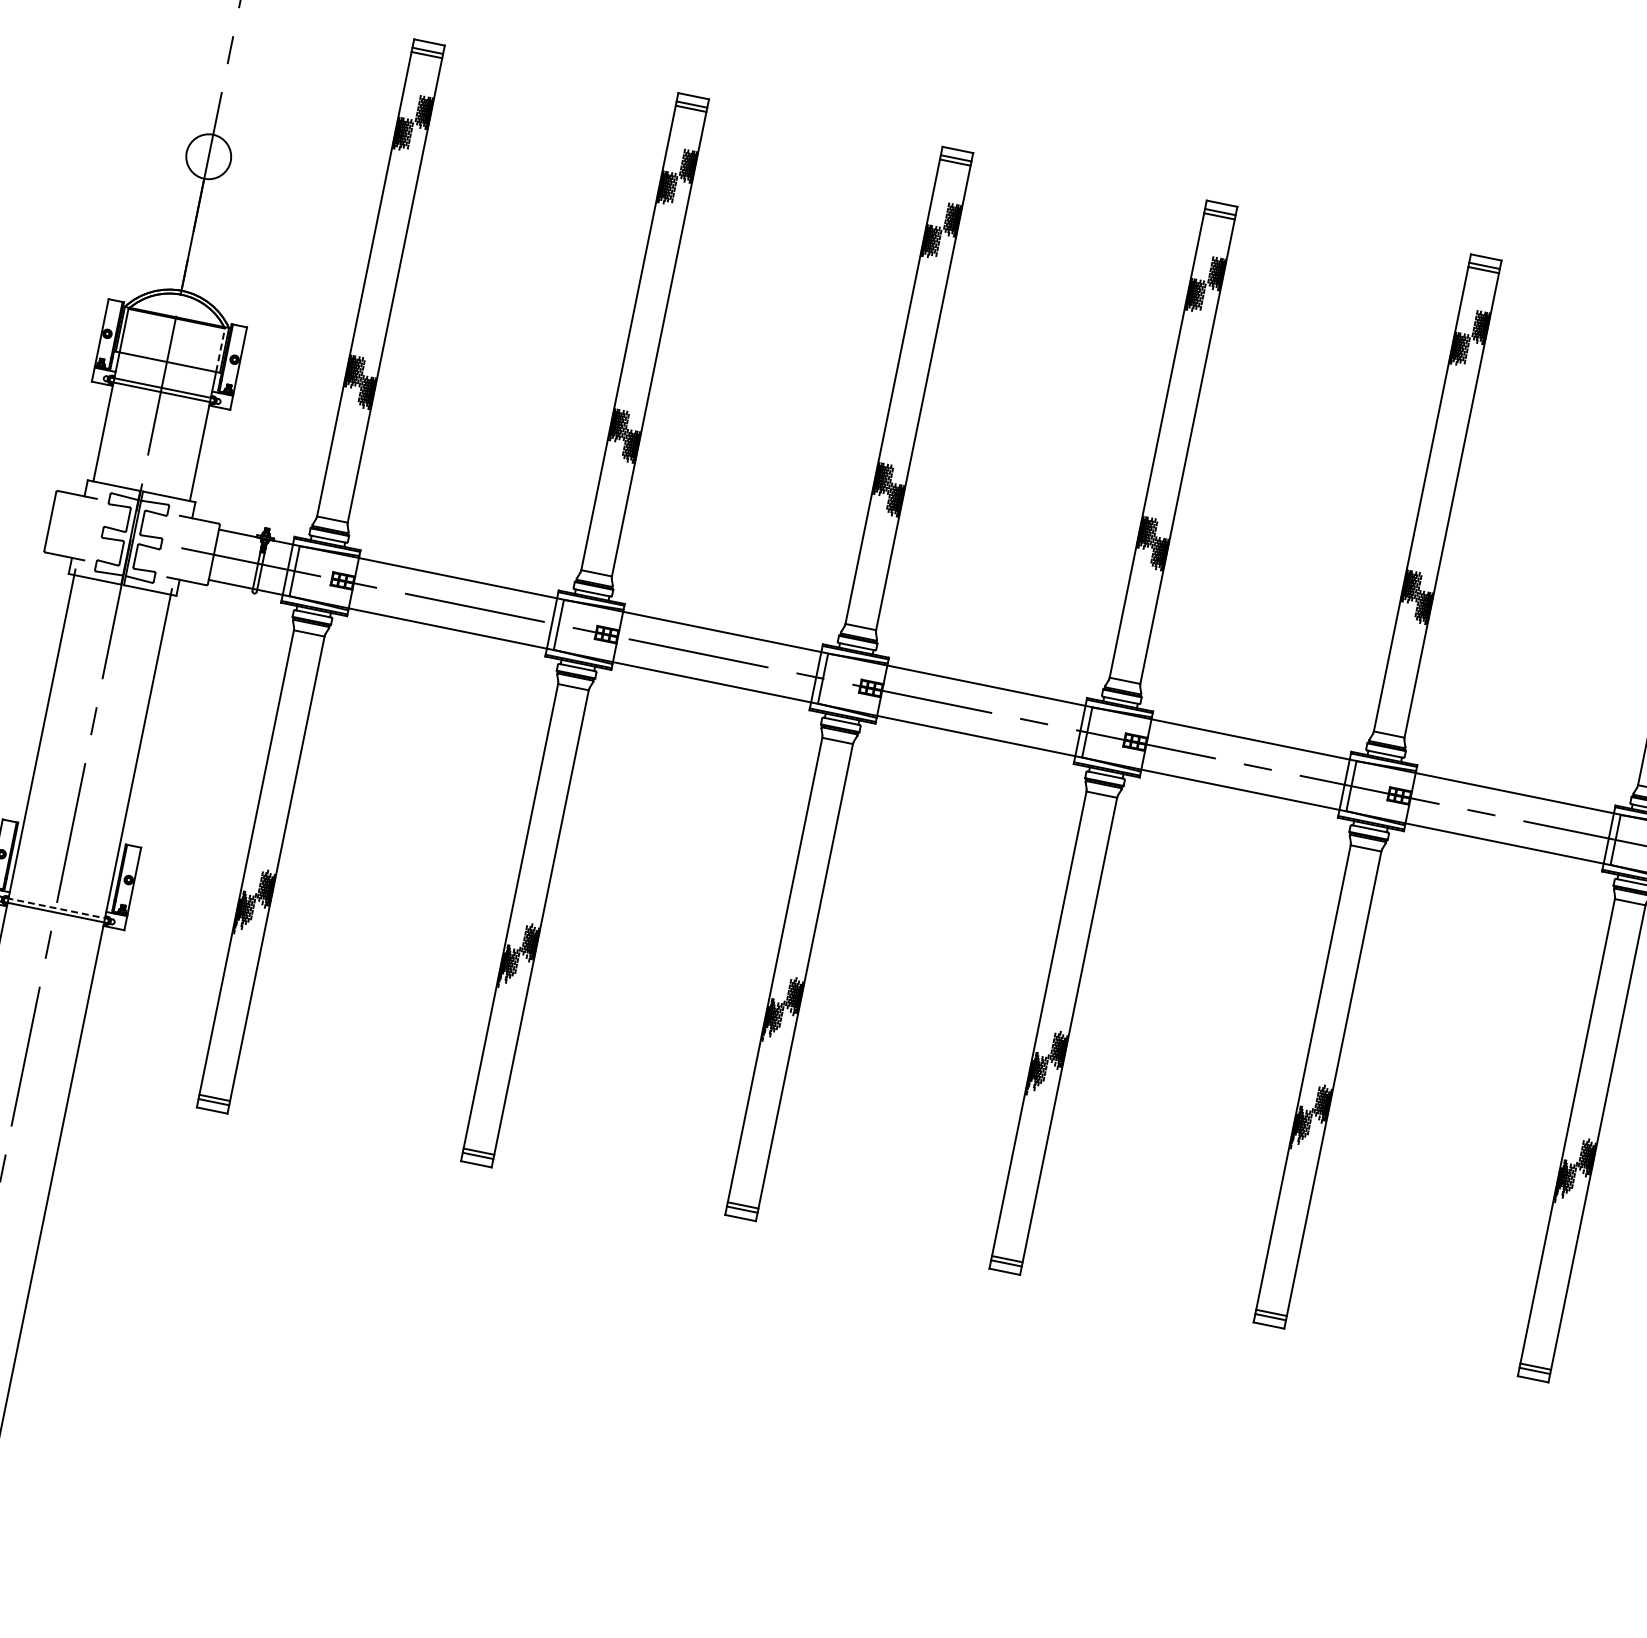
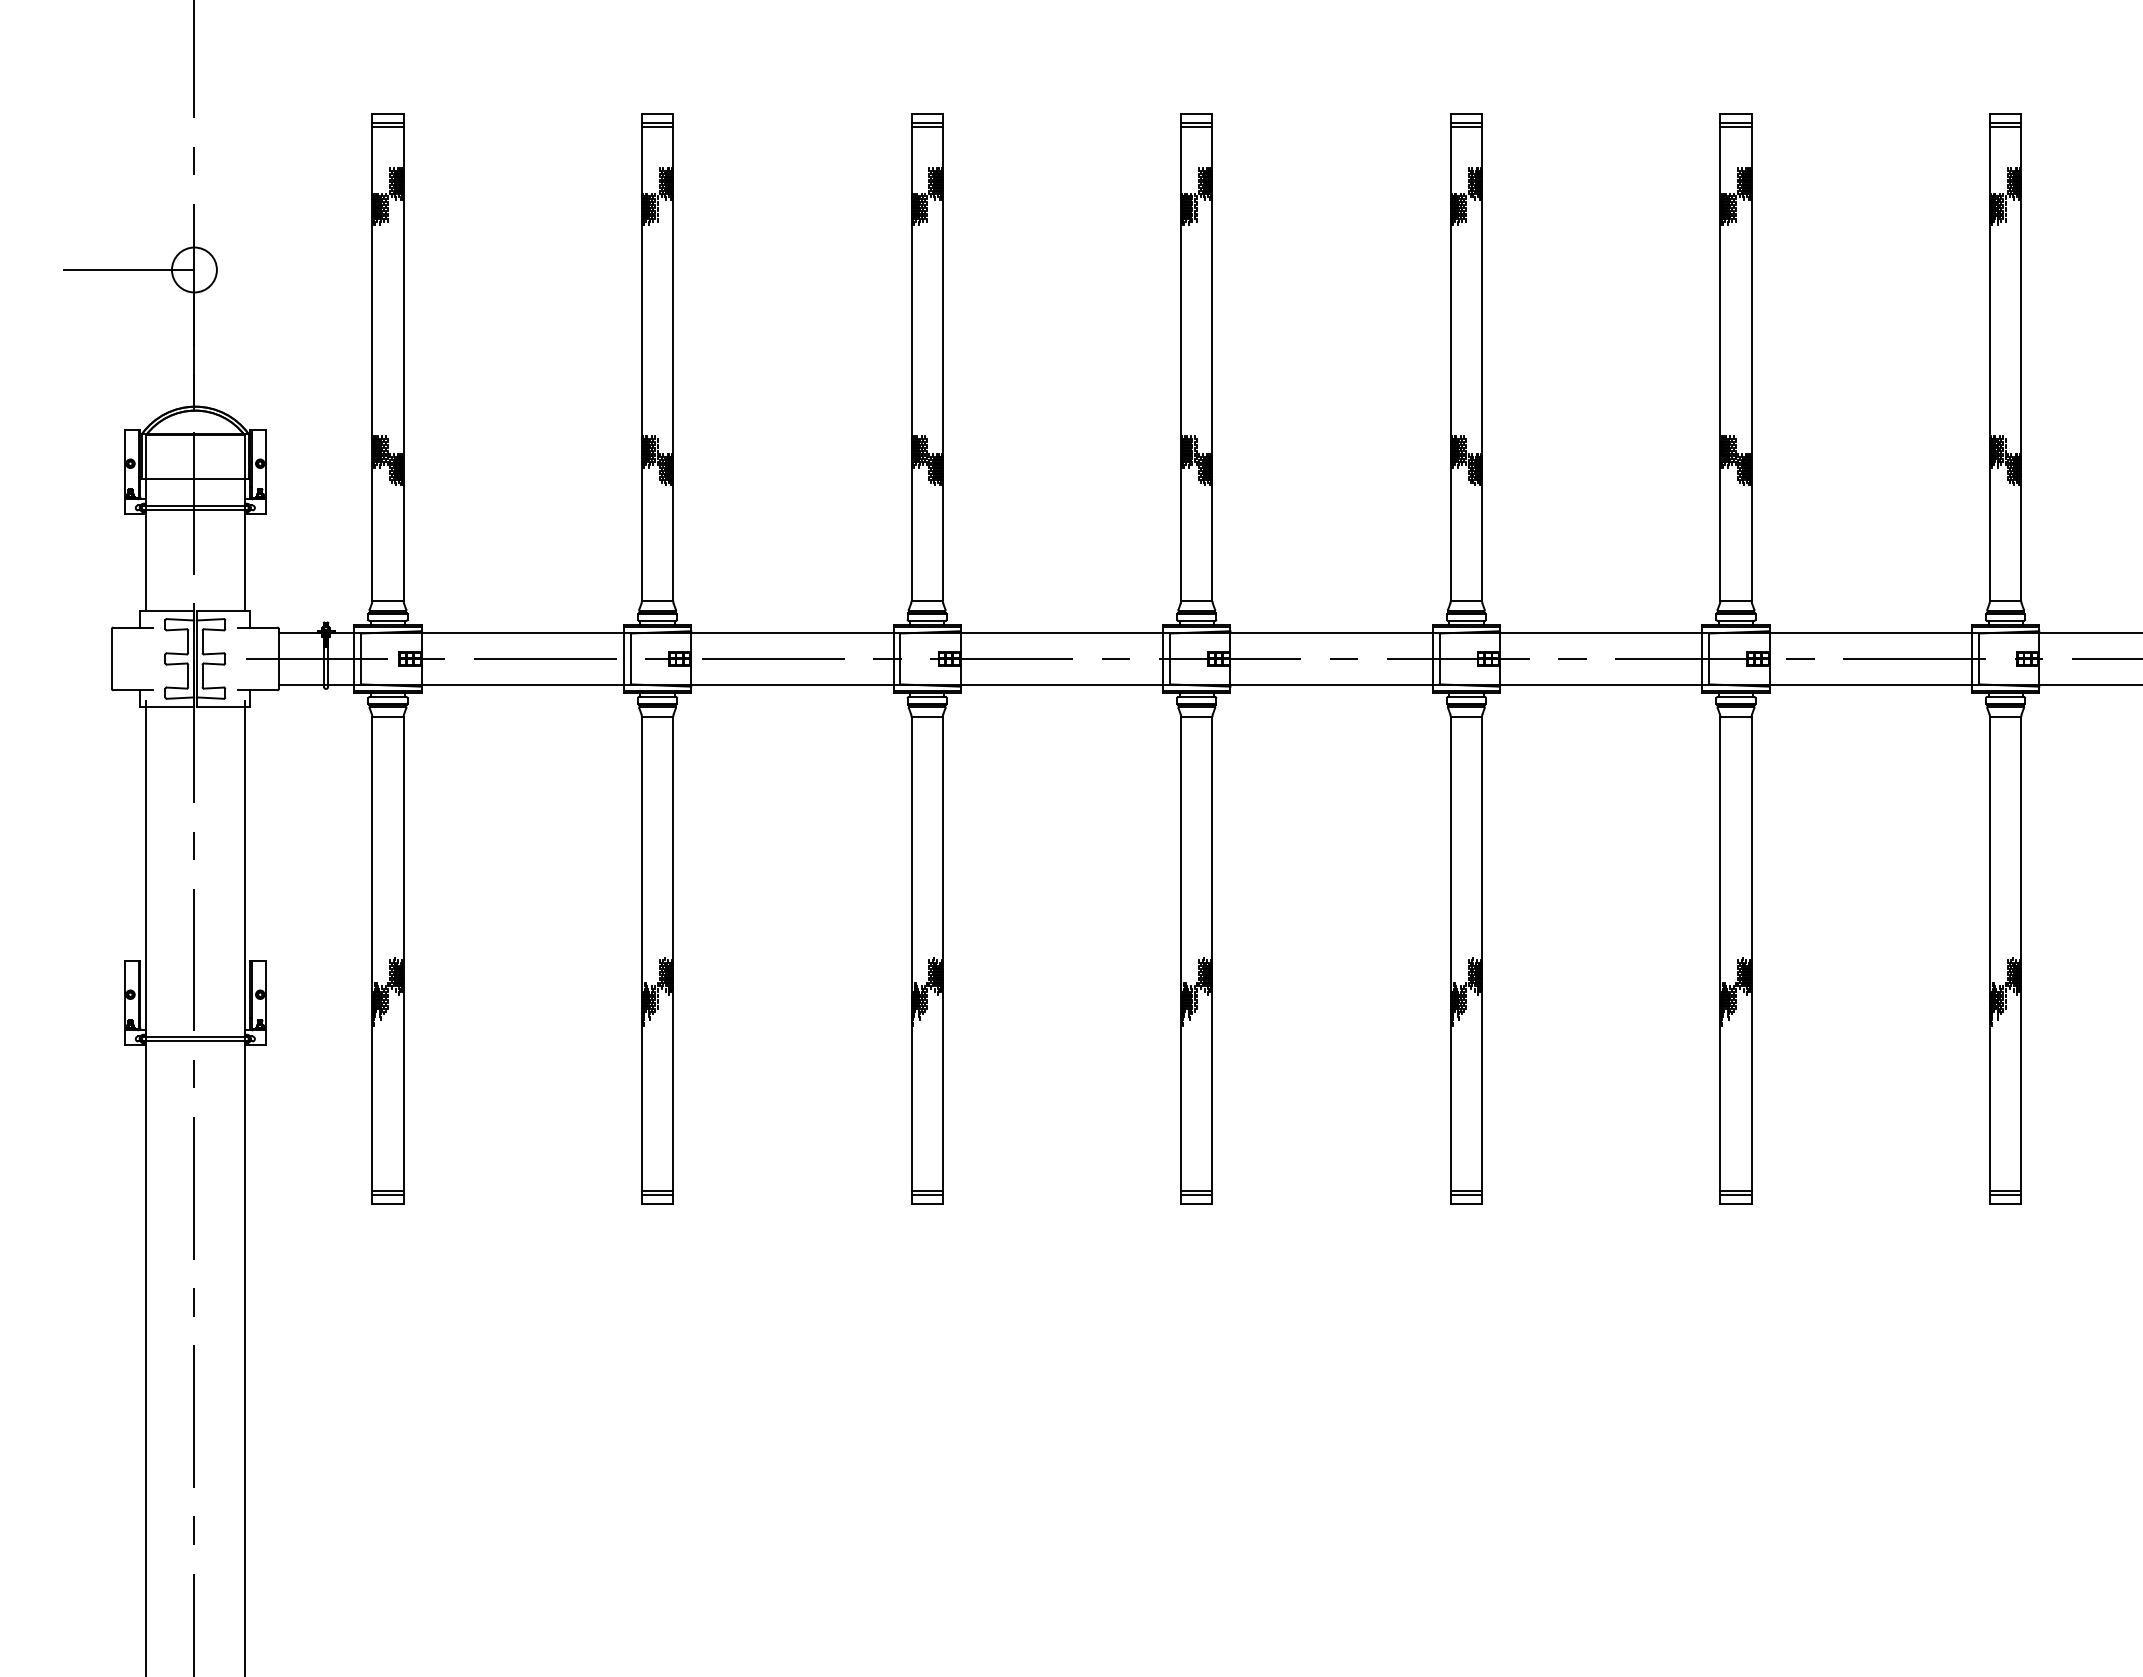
line: (144, 144) -> (129, 270), added
line: (220, 349) -> (244, 456), dashed -> solid
line: (56, 908) -> (195, 1036), dashed -> solid

